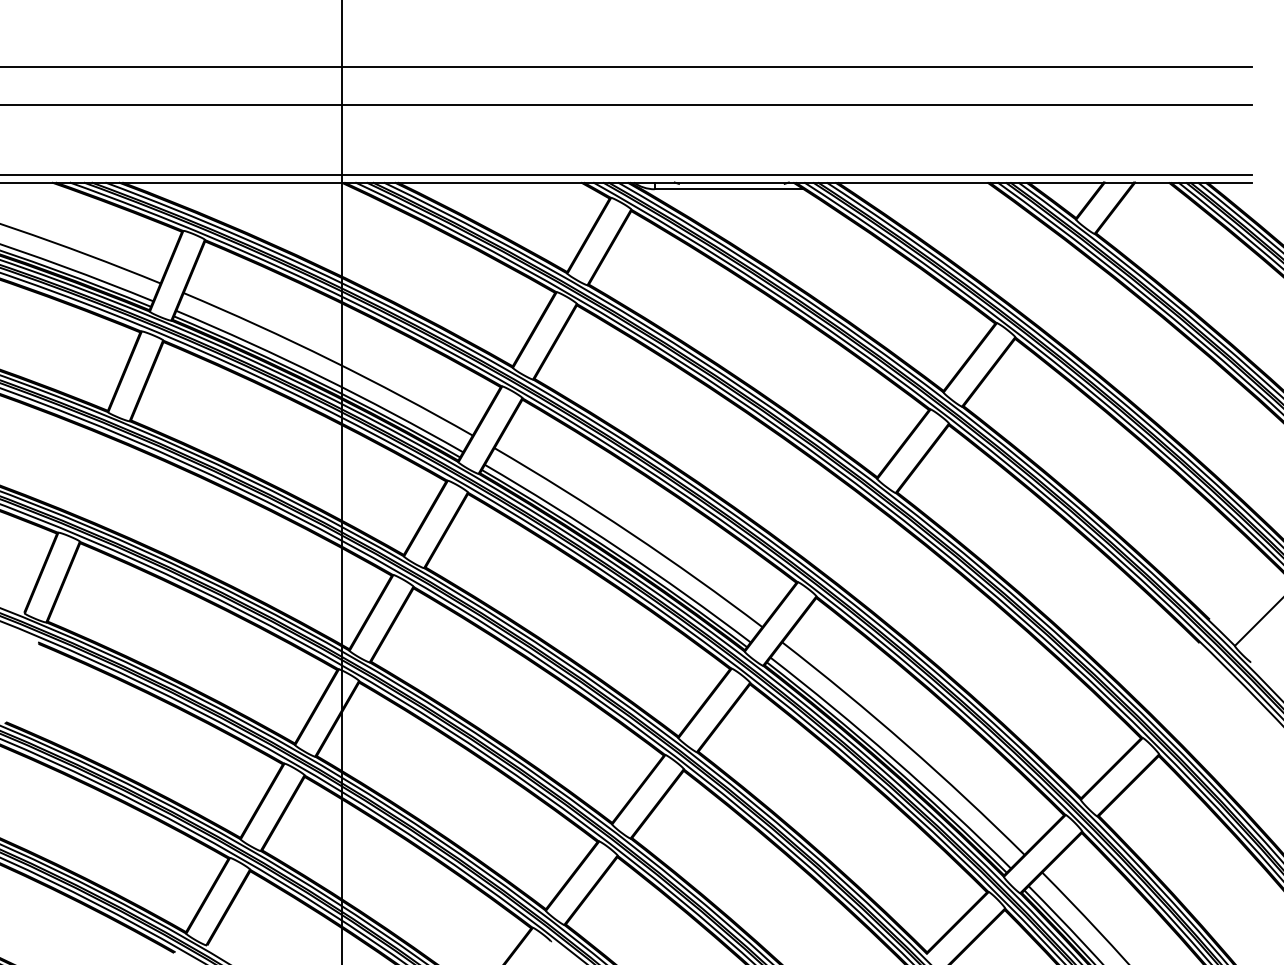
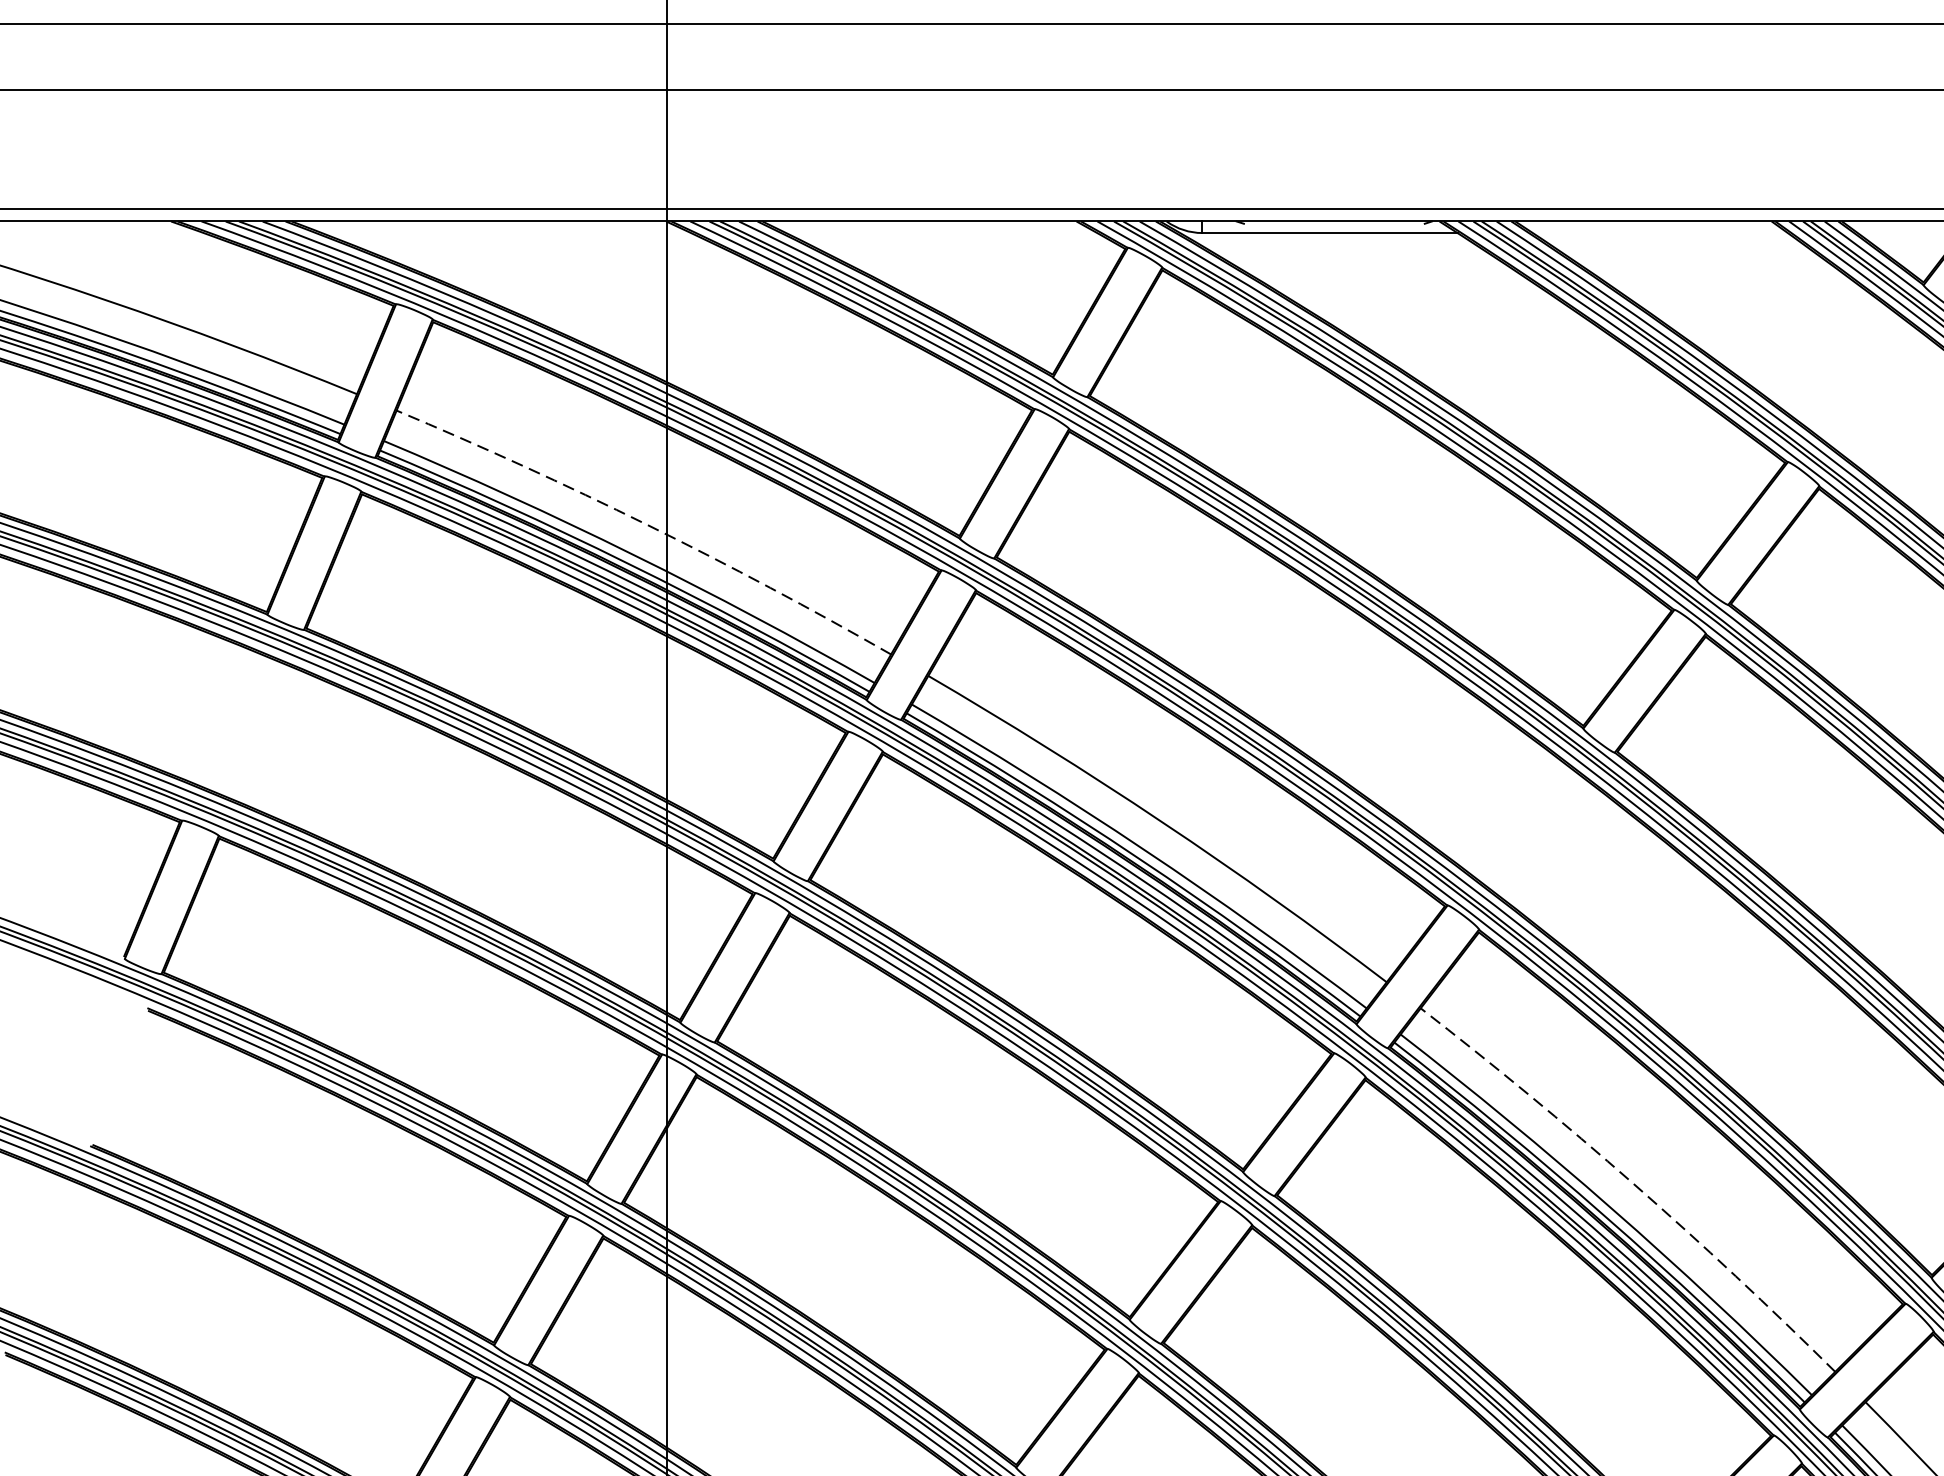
arc: (330, 359) -> (647, 524), solid -> dashed
arc: (906, 744) -> (1633, 1182), solid -> dashed

